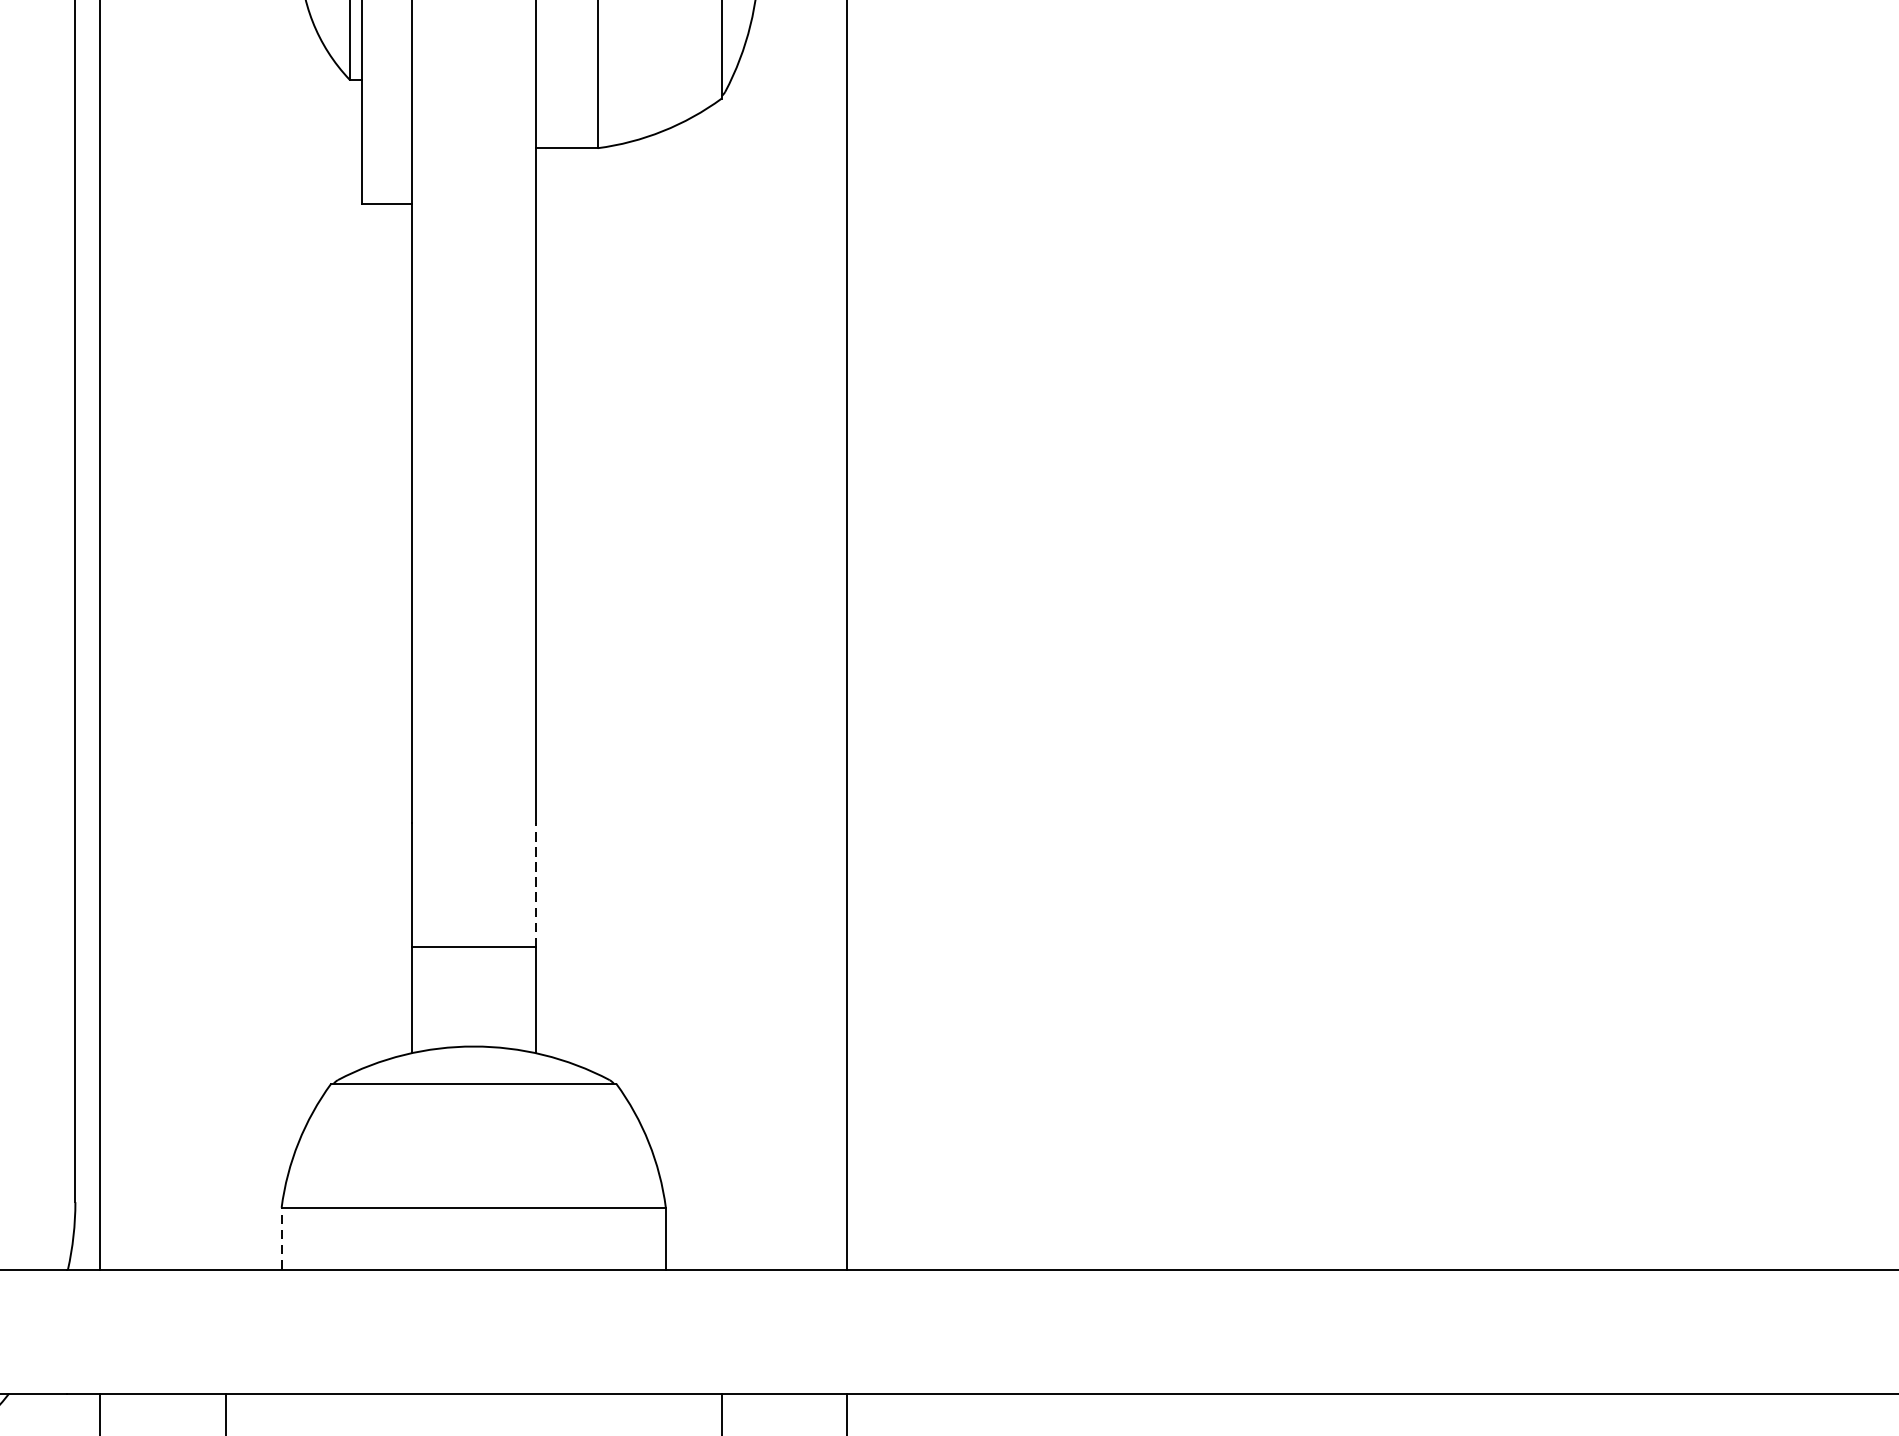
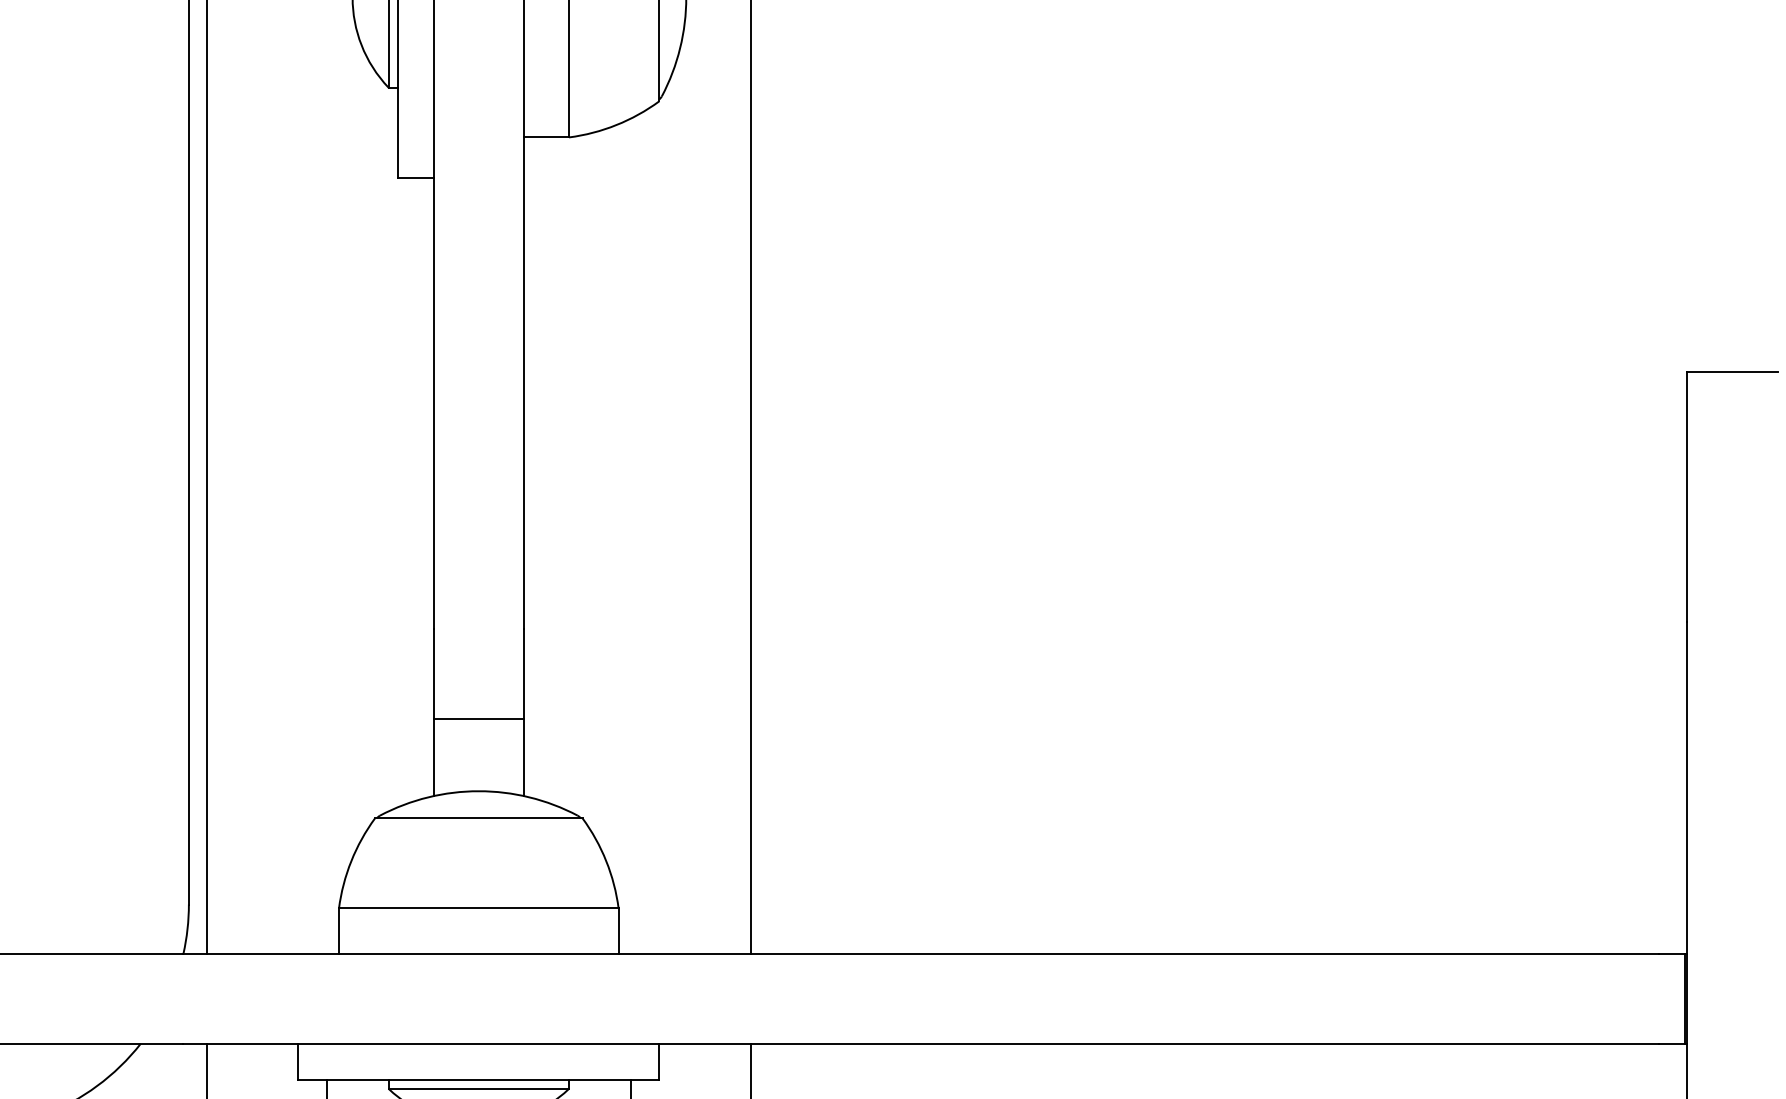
line: (535, 884) -> (523, 673), dashed -> solid
line: (282, 1239) -> (339, 931), dashed -> solid

